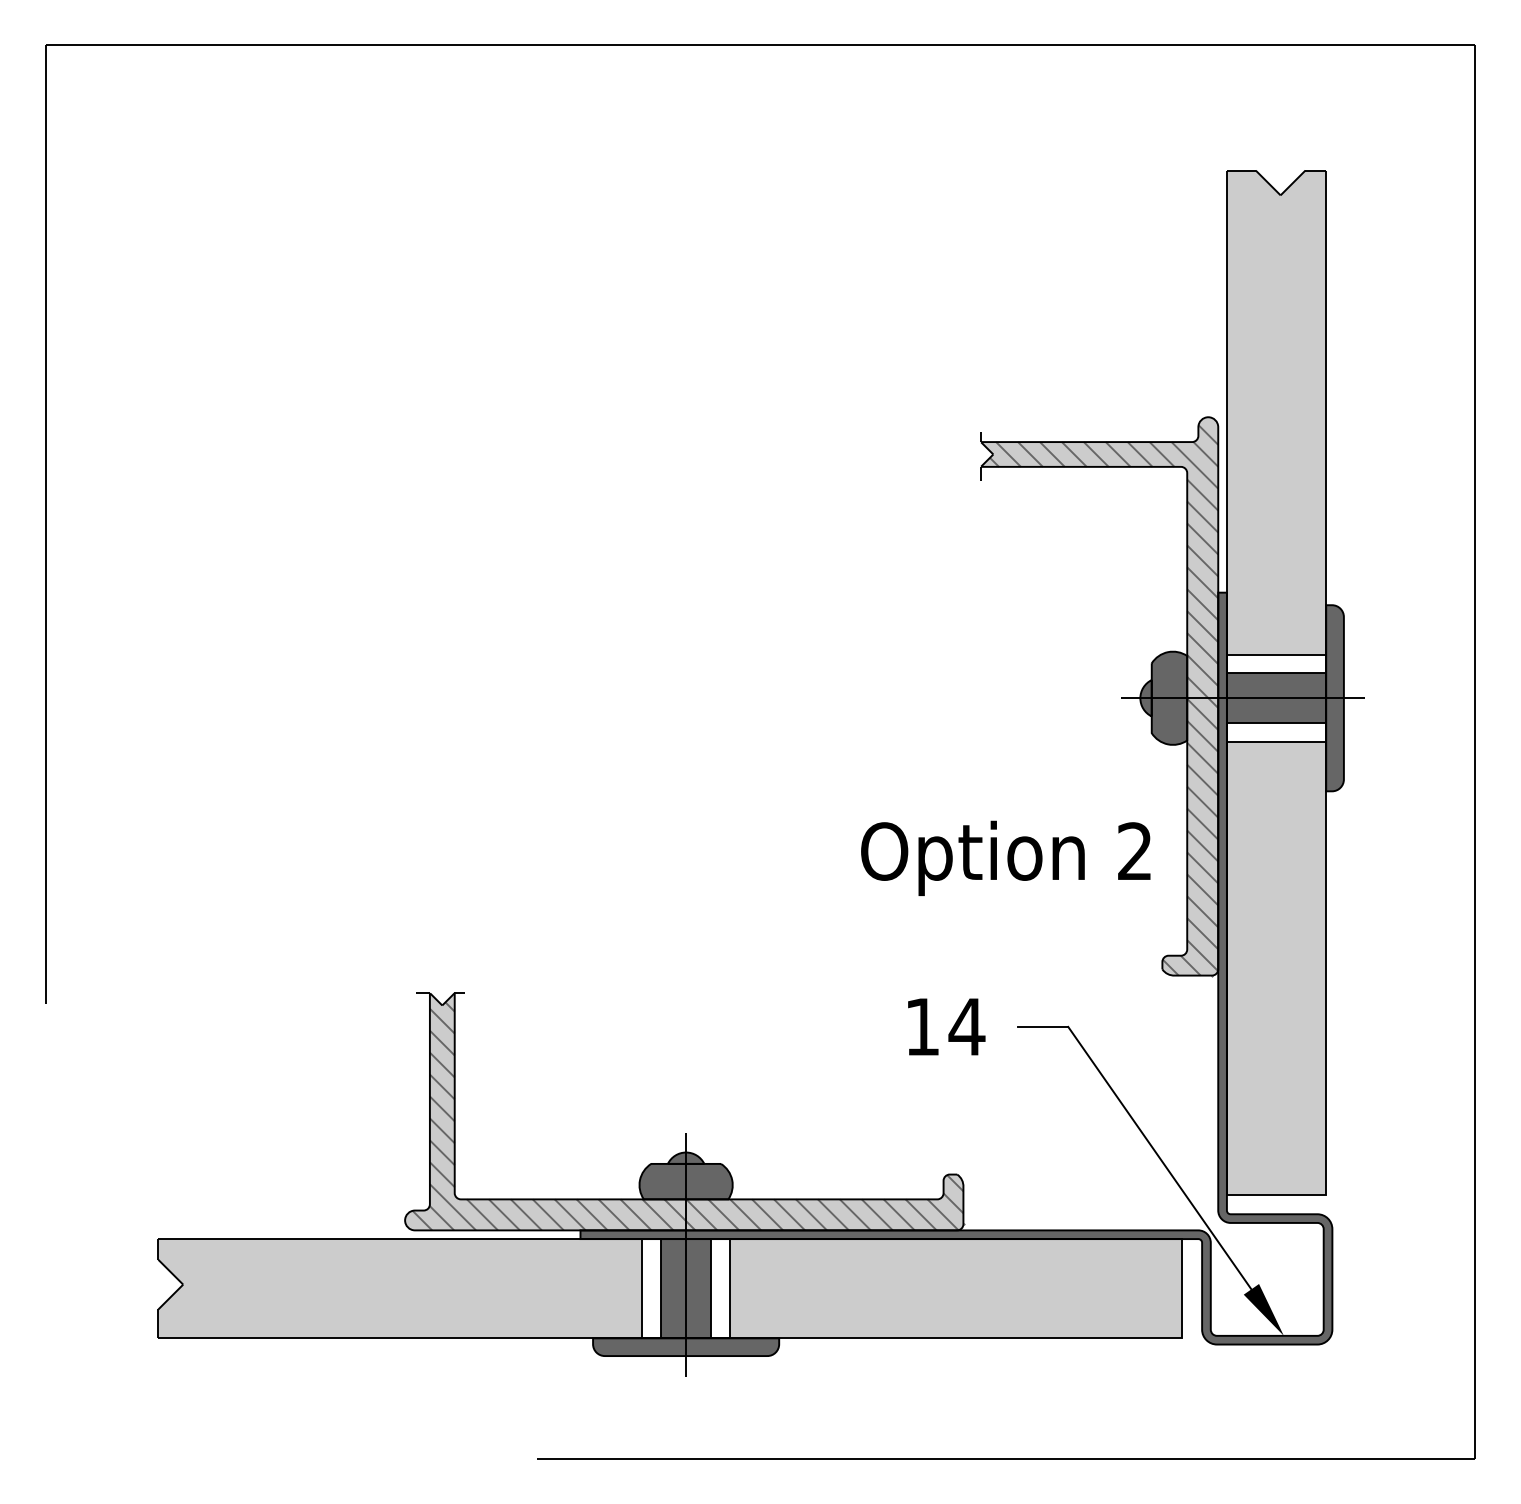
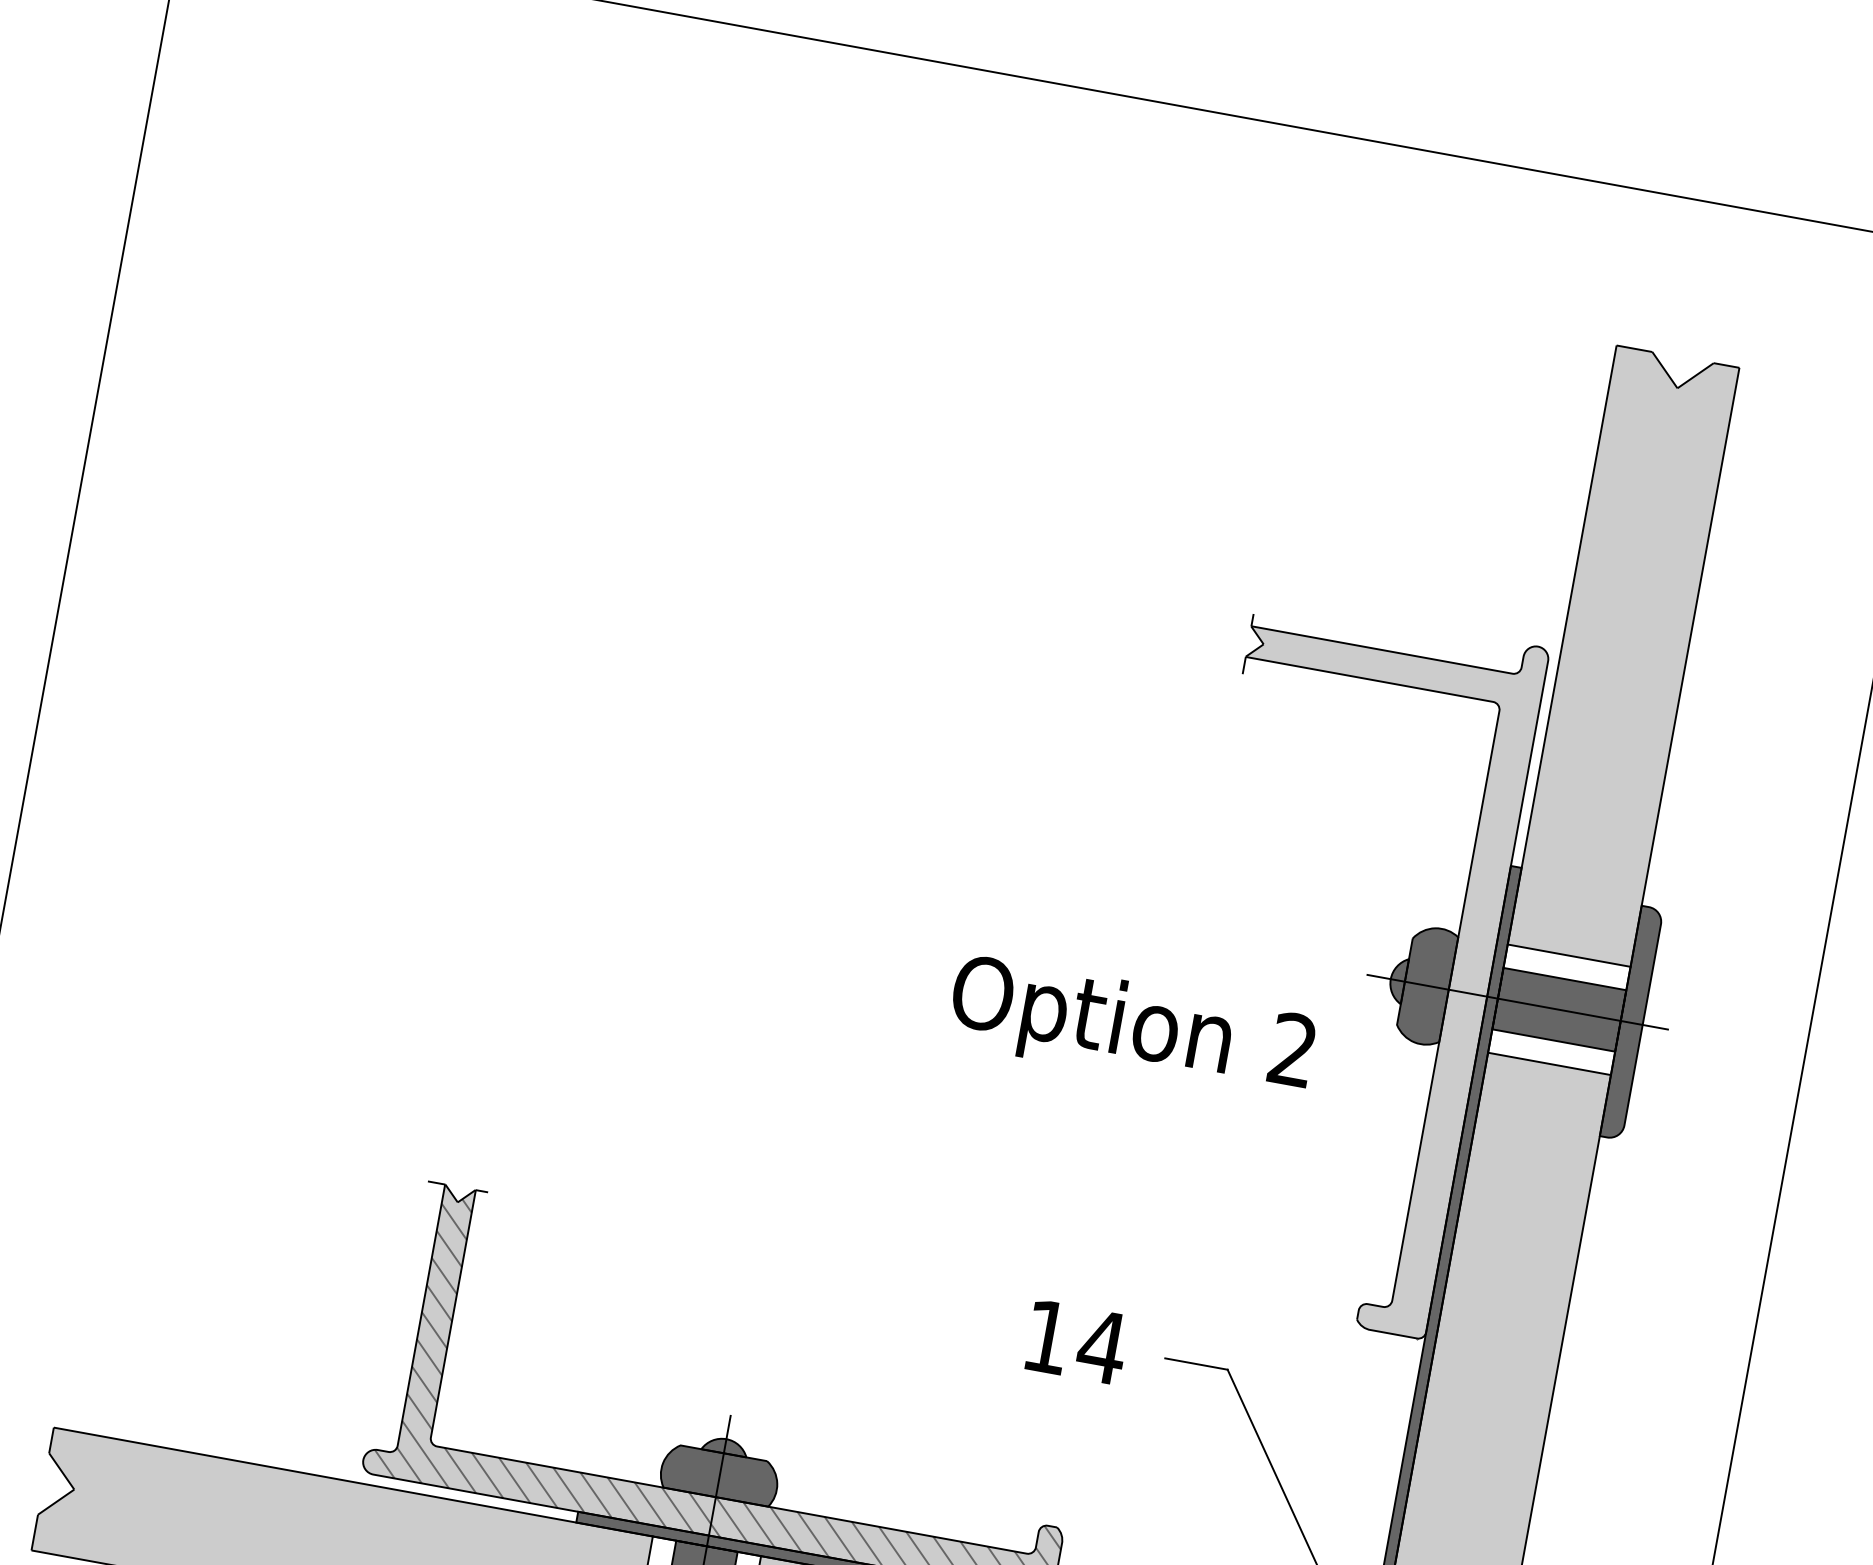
hatch: (1103, 700) -> (1344, 973), removed
text: (1005, 857) -> (1131, 1028), moved

